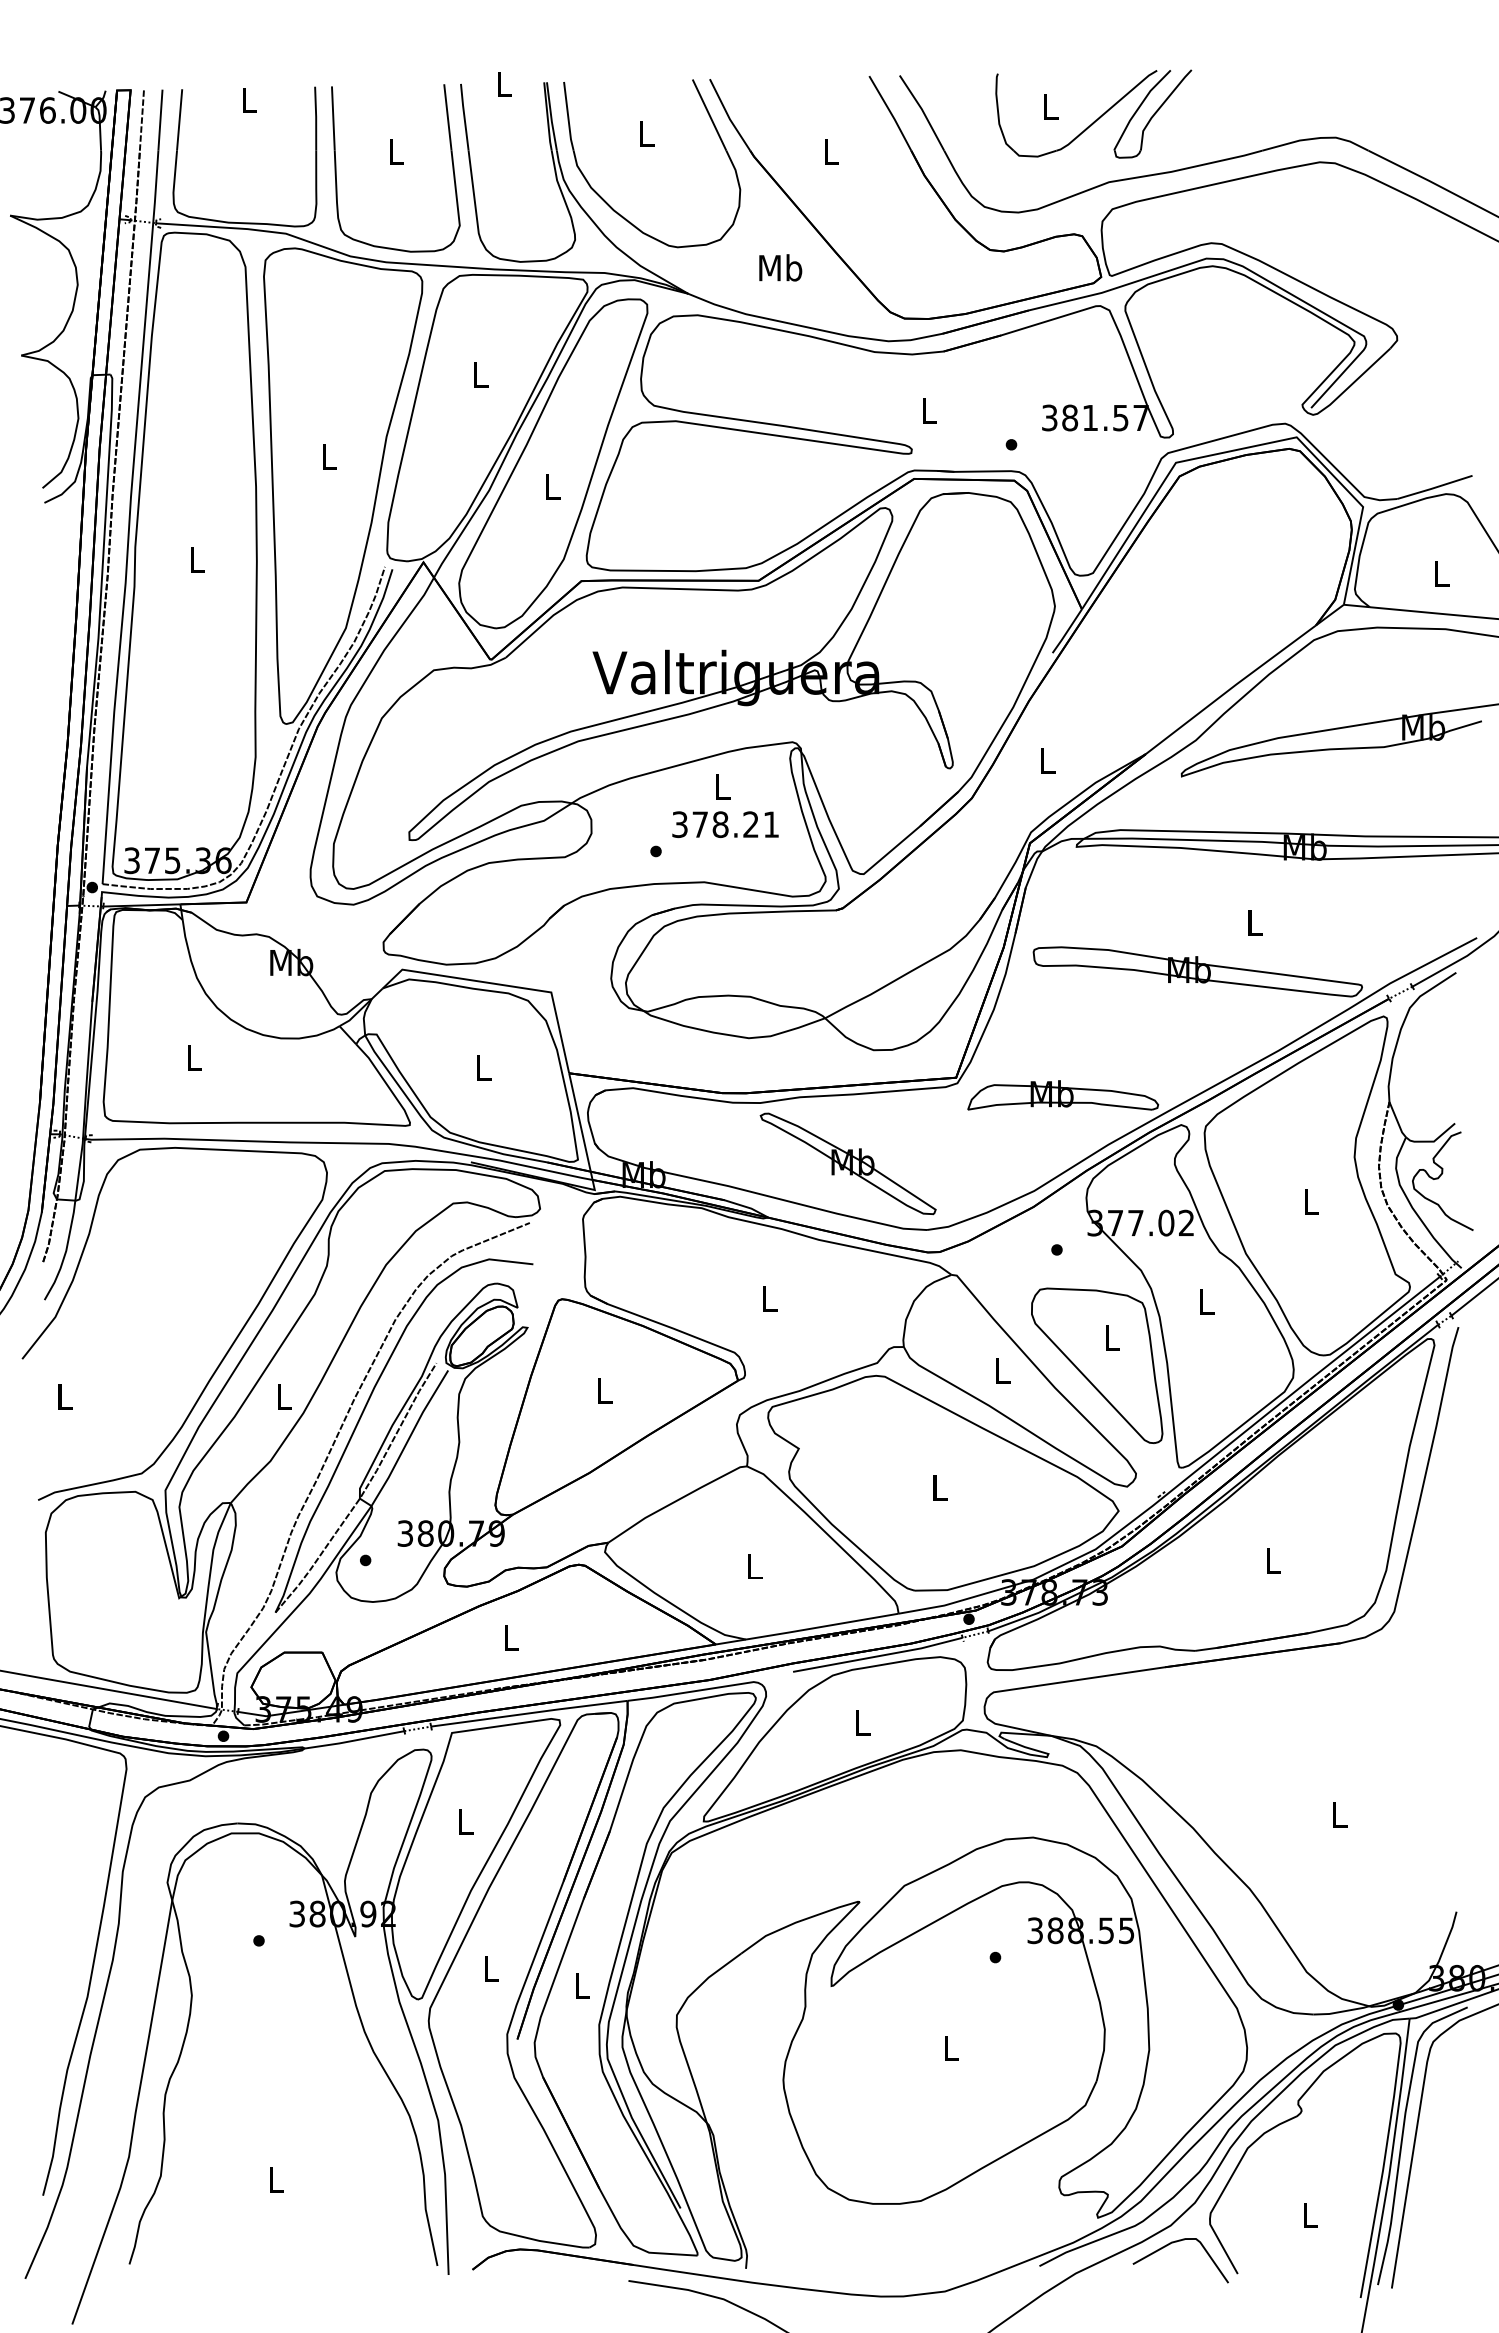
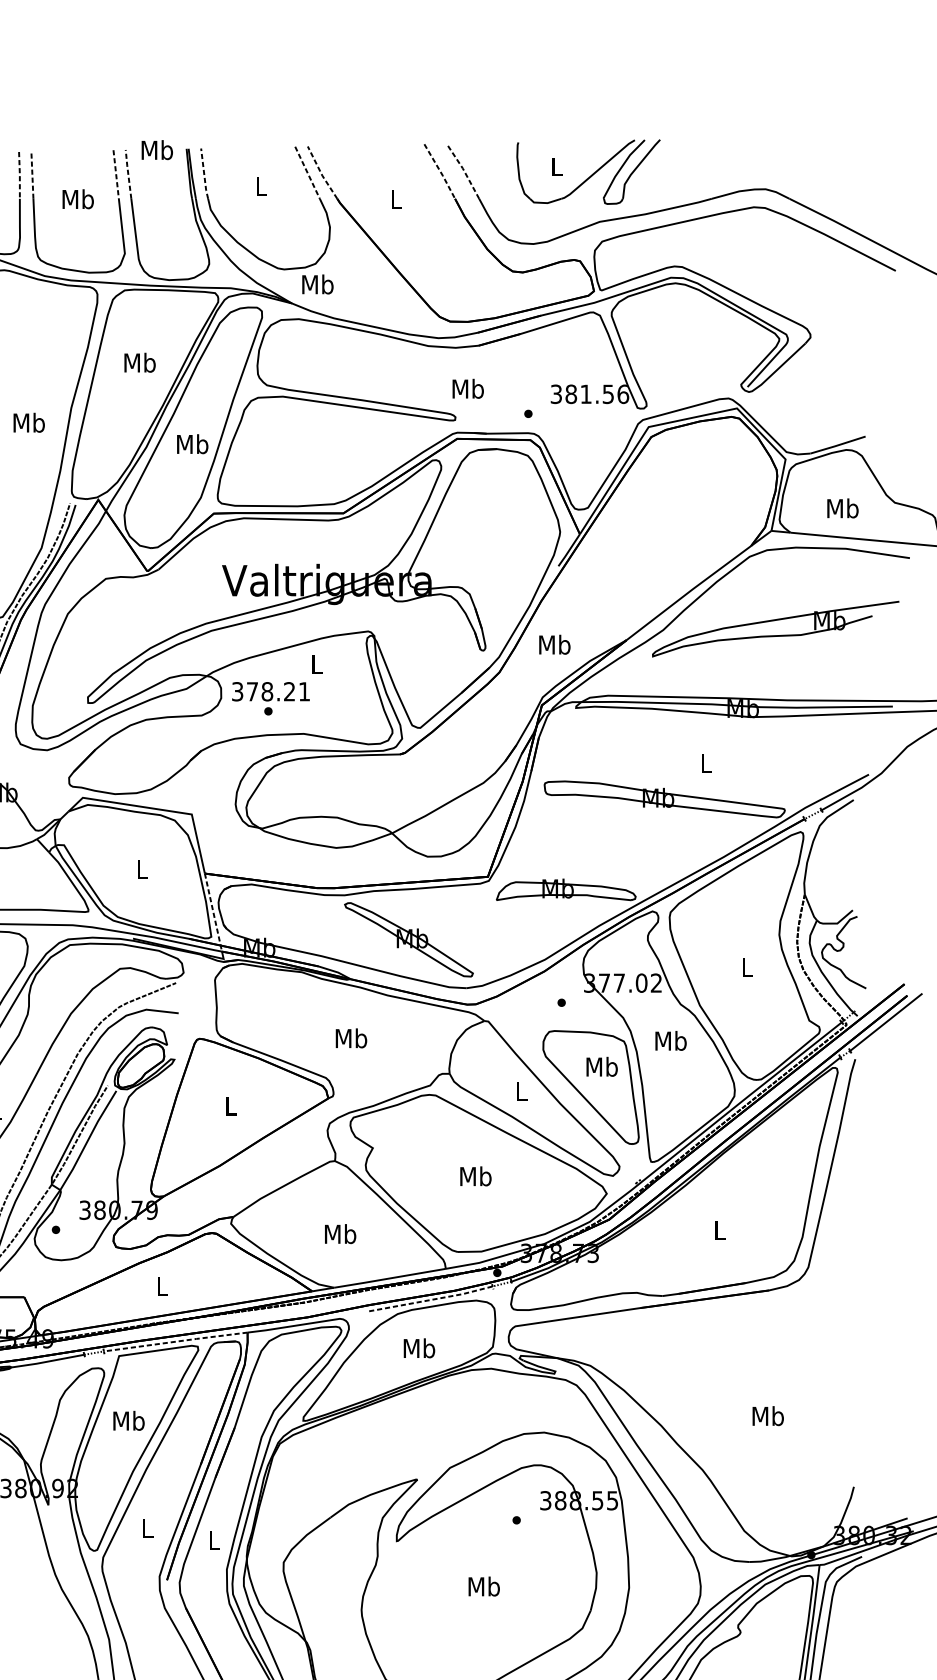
text: (503, 83) -> (156, 149), L -> Mb
line: (923, 111) -> (464, 170), solid -> dashed
line: (891, 113) -> (440, 171), solid -> dashed
line: (709, 115) -> (307, 173), solid -> dashed
line: (464, 116) -> (128, 173), solid -> dashed
line: (568, 116) -> (204, 173), solid -> dashed
line: (728, 116) -> (321, 173), solid -> dashed
line: (316, 117) -> (20, 174), solid -> dashed
line: (447, 117) -> (115, 174), solid -> dashed
line: (333, 118) -> (32, 175), solid -> dashed
text: (395, 150) -> (77, 198), L -> Mb
text: (780, 267) -> (317, 284), moved
text: (480, 374) -> (140, 362), L -> Mb
text: (928, 410) -> (467, 388), L -> Mb
text: (1141, 417) -> (623, 393), 381.57 -> 381.56
text: (328, 456) -> (28, 422), L -> Mb
text: (552, 485) -> (192, 443), L -> Mb
text: (1441, 573) -> (842, 508), L -> Mb
text: (1047, 760) -> (554, 644), L -> Mb
text: (725, 824) -> (270, 691), moved
line: (580, 1126) -> (213, 912), solid -> dashed
text: (769, 1298) -> (351, 1038), L -> Mb
text: (1206, 1301) -> (671, 1040), L -> Mb
text: (1112, 1337) -> (602, 1066), L -> Mb
text: (939, 1486) -> (475, 1175), L -> Mb
text: (754, 1565) -> (340, 1233), L -> Mb
line: (878, 1656) -> (431, 1300), solid -> dashed
line: (529, 1713) -> (175, 1341), solid -> dashed
text: (862, 1722) -> (419, 1348), L -> Mb
text: (1339, 1814) -> (768, 1415), L -> Mb
text: (465, 1821) -> (129, 1420), L -> Mb
text: (950, 2047) -> (483, 1586), L -> Mb

